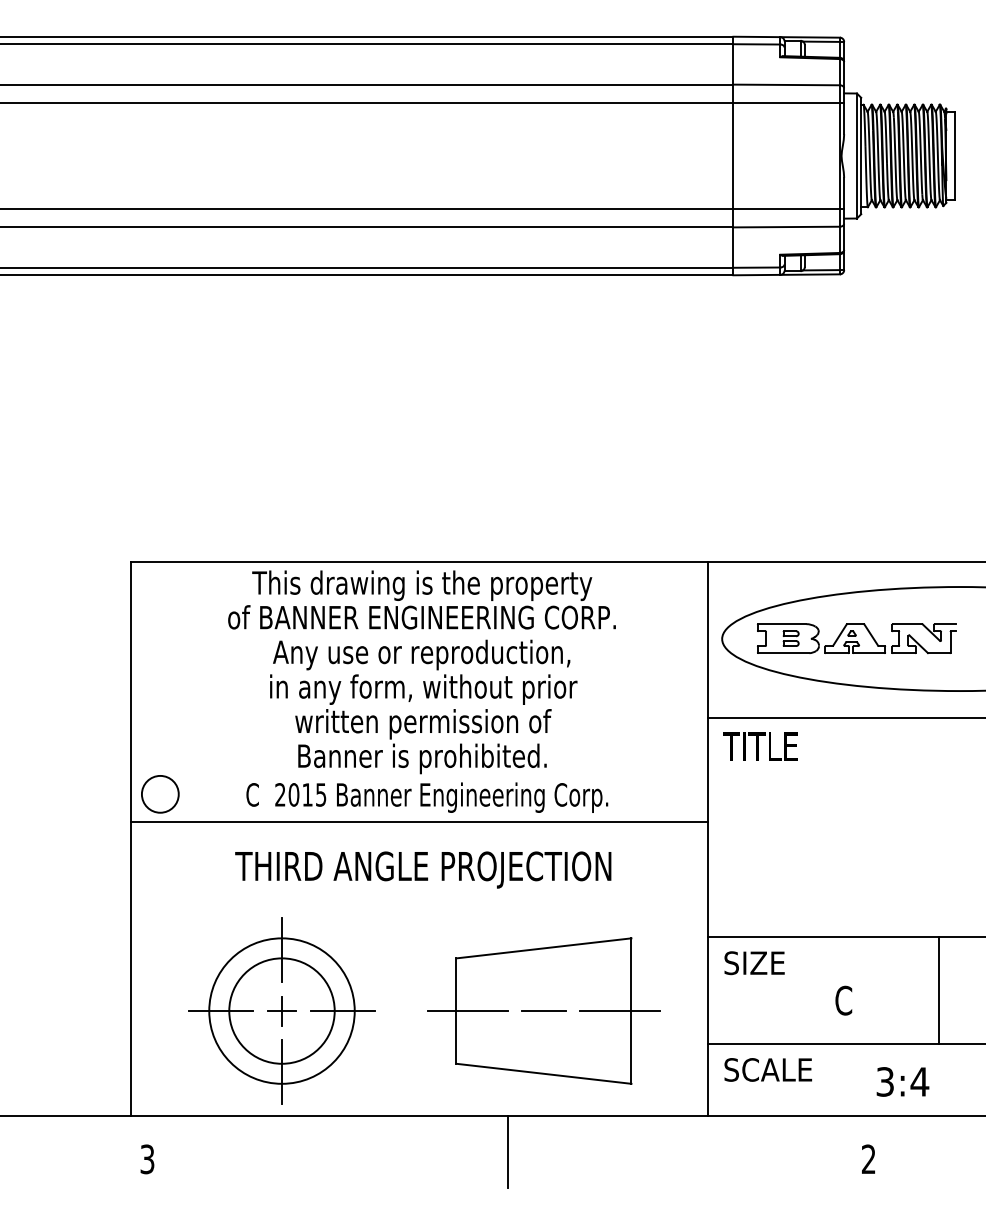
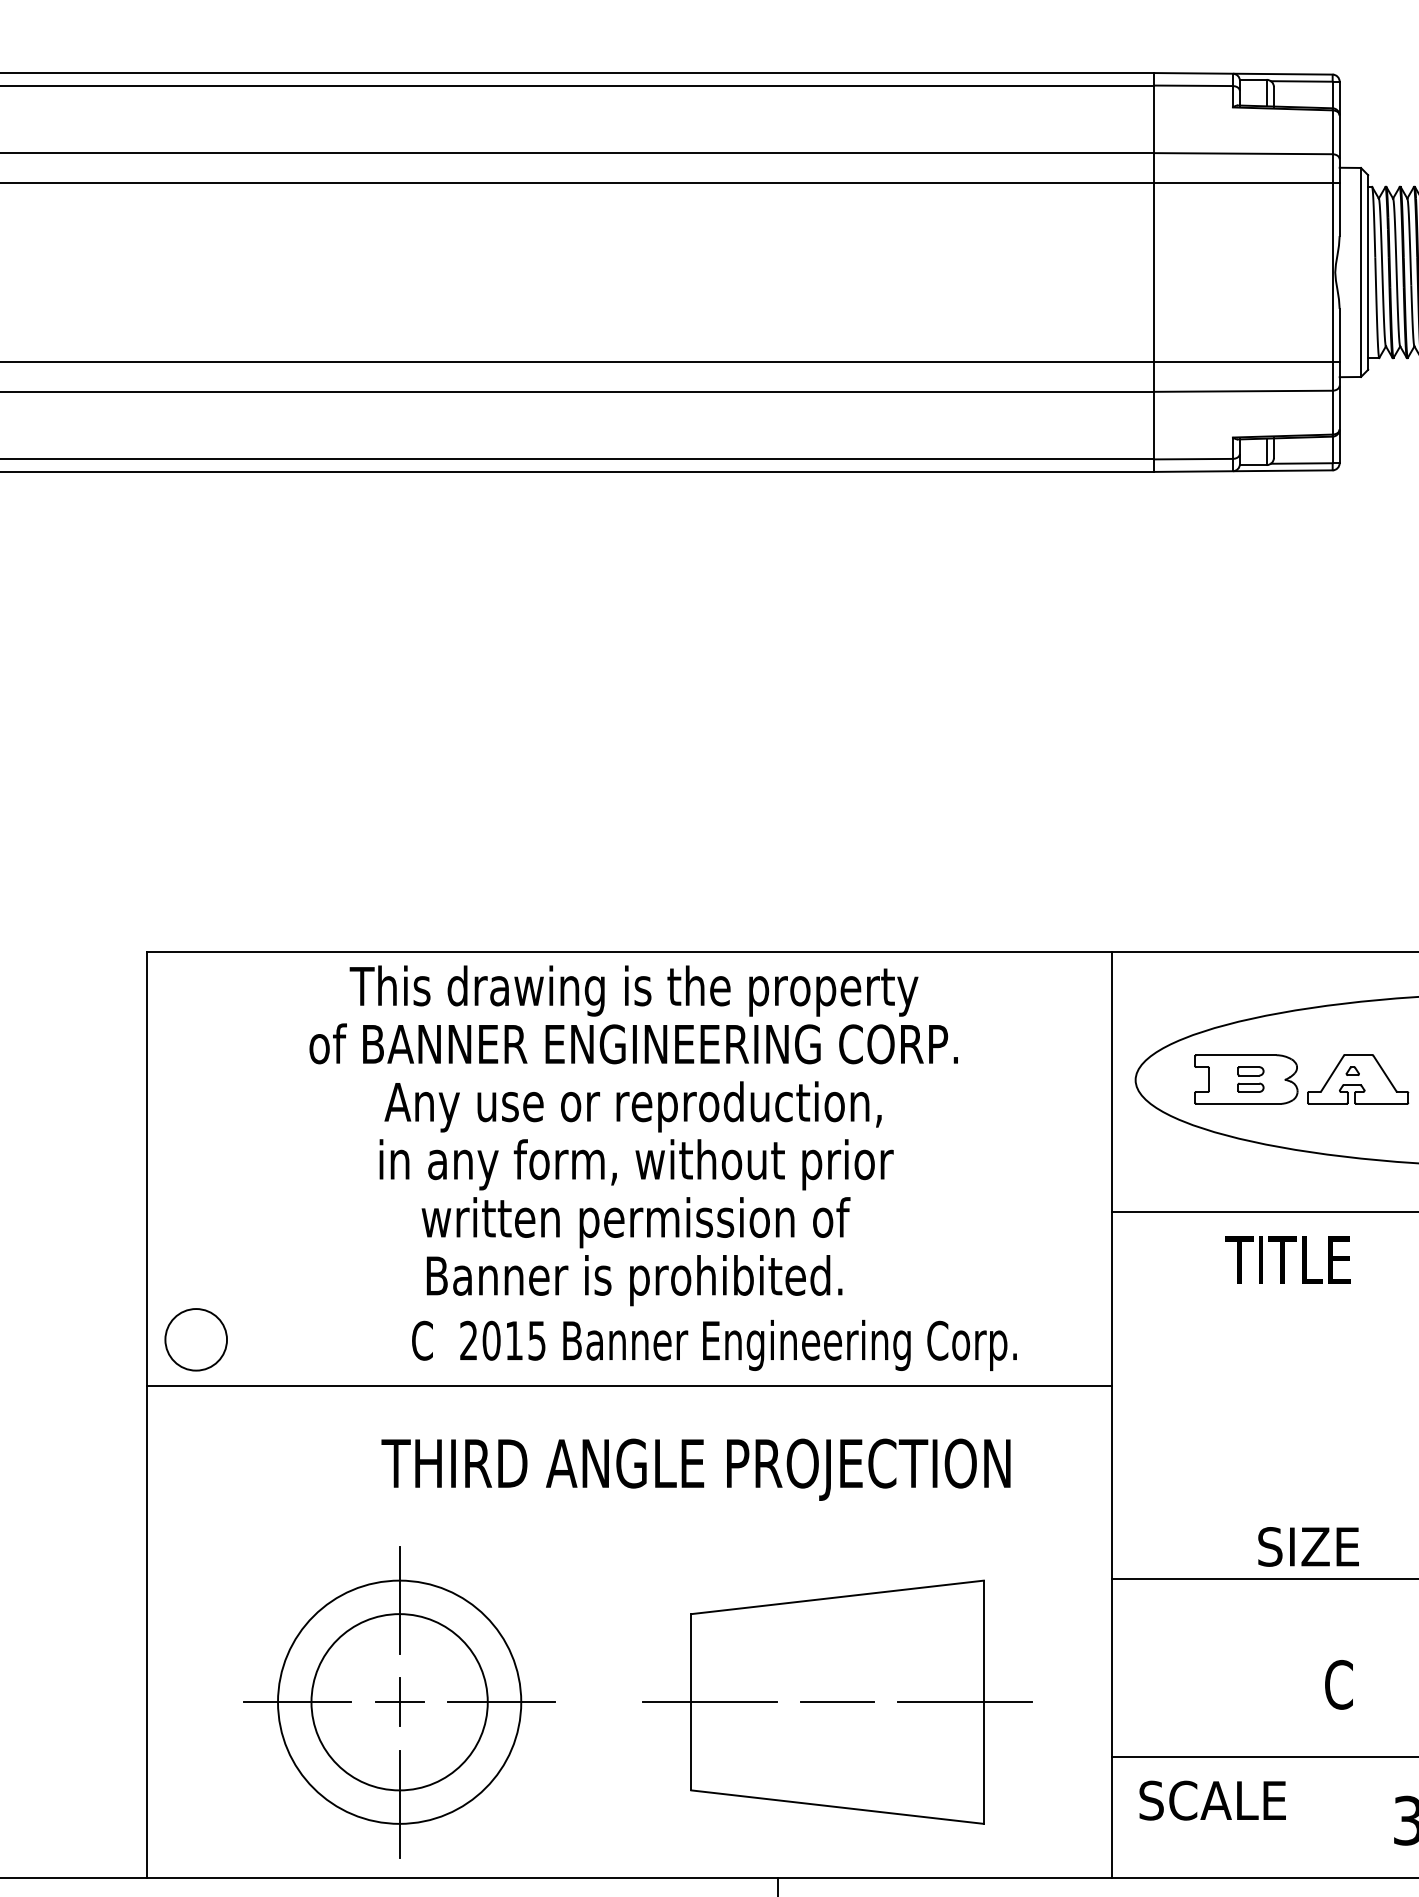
text: (760, 746) -> (1288, 1259), moved
text: (427, 797) -> (714, 1345), moved
text: (423, 869) -> (696, 1468), moved
text: (754, 963) -> (1308, 1547), moved

